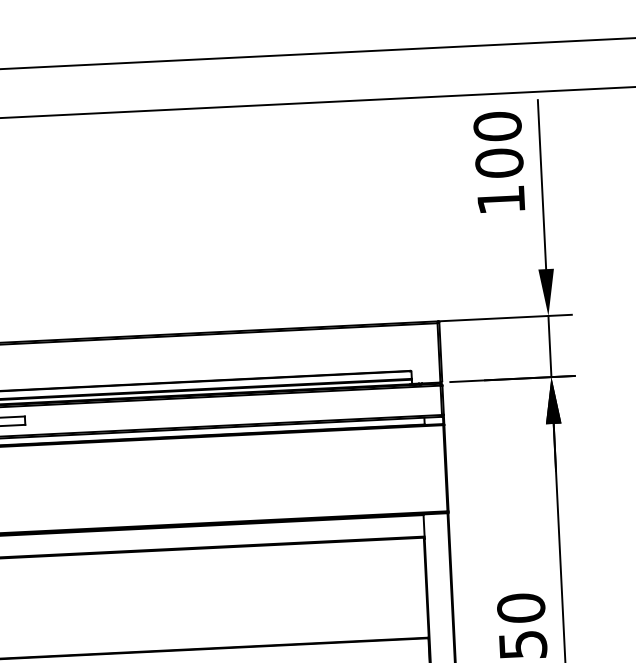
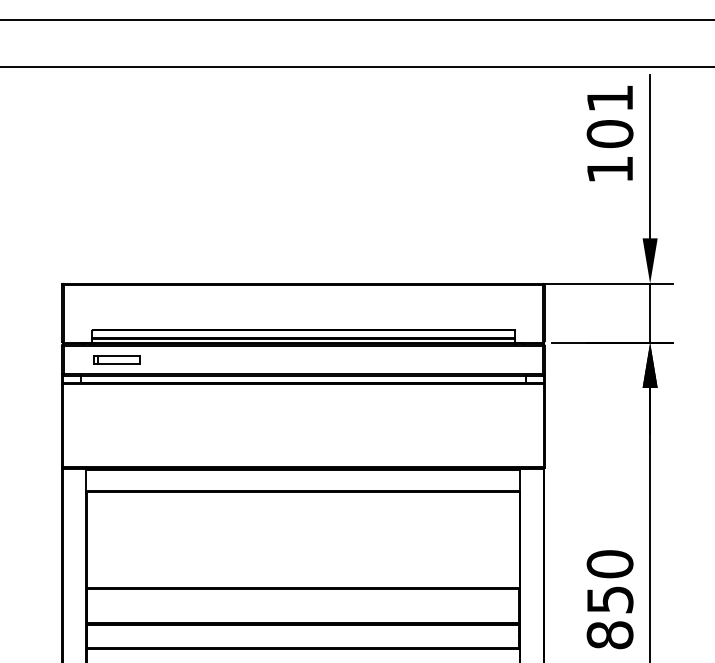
text: (497, 126) -> (609, 98), 100 -> 101

